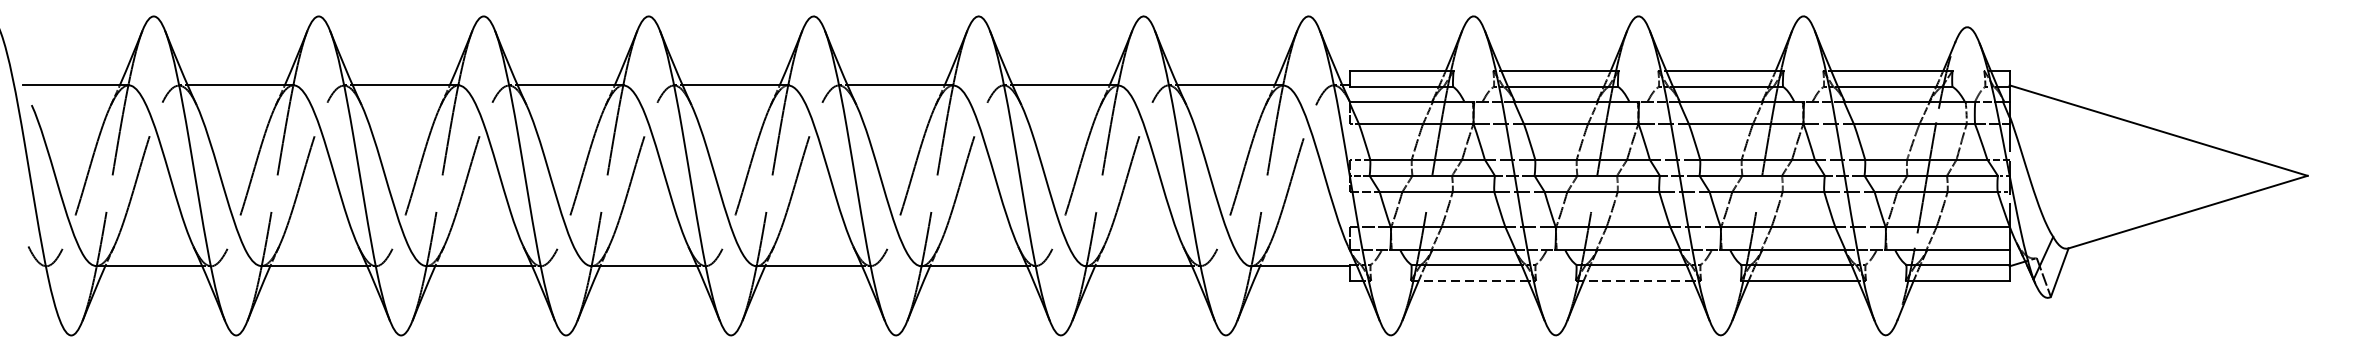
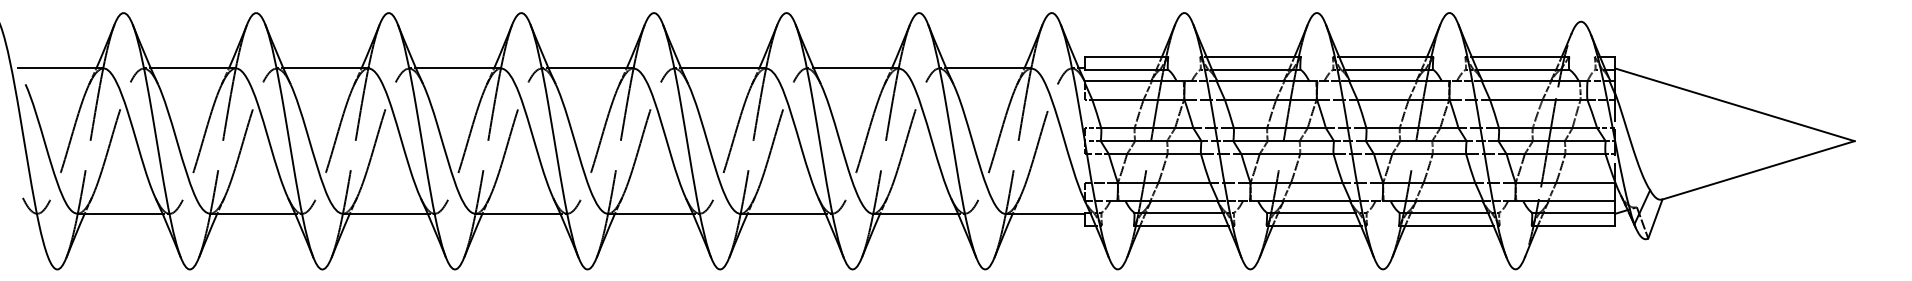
line: (1468, 280) -> (1180, 225), dashed -> solid
line: (1634, 280) -> (1313, 225), dashed -> solid

